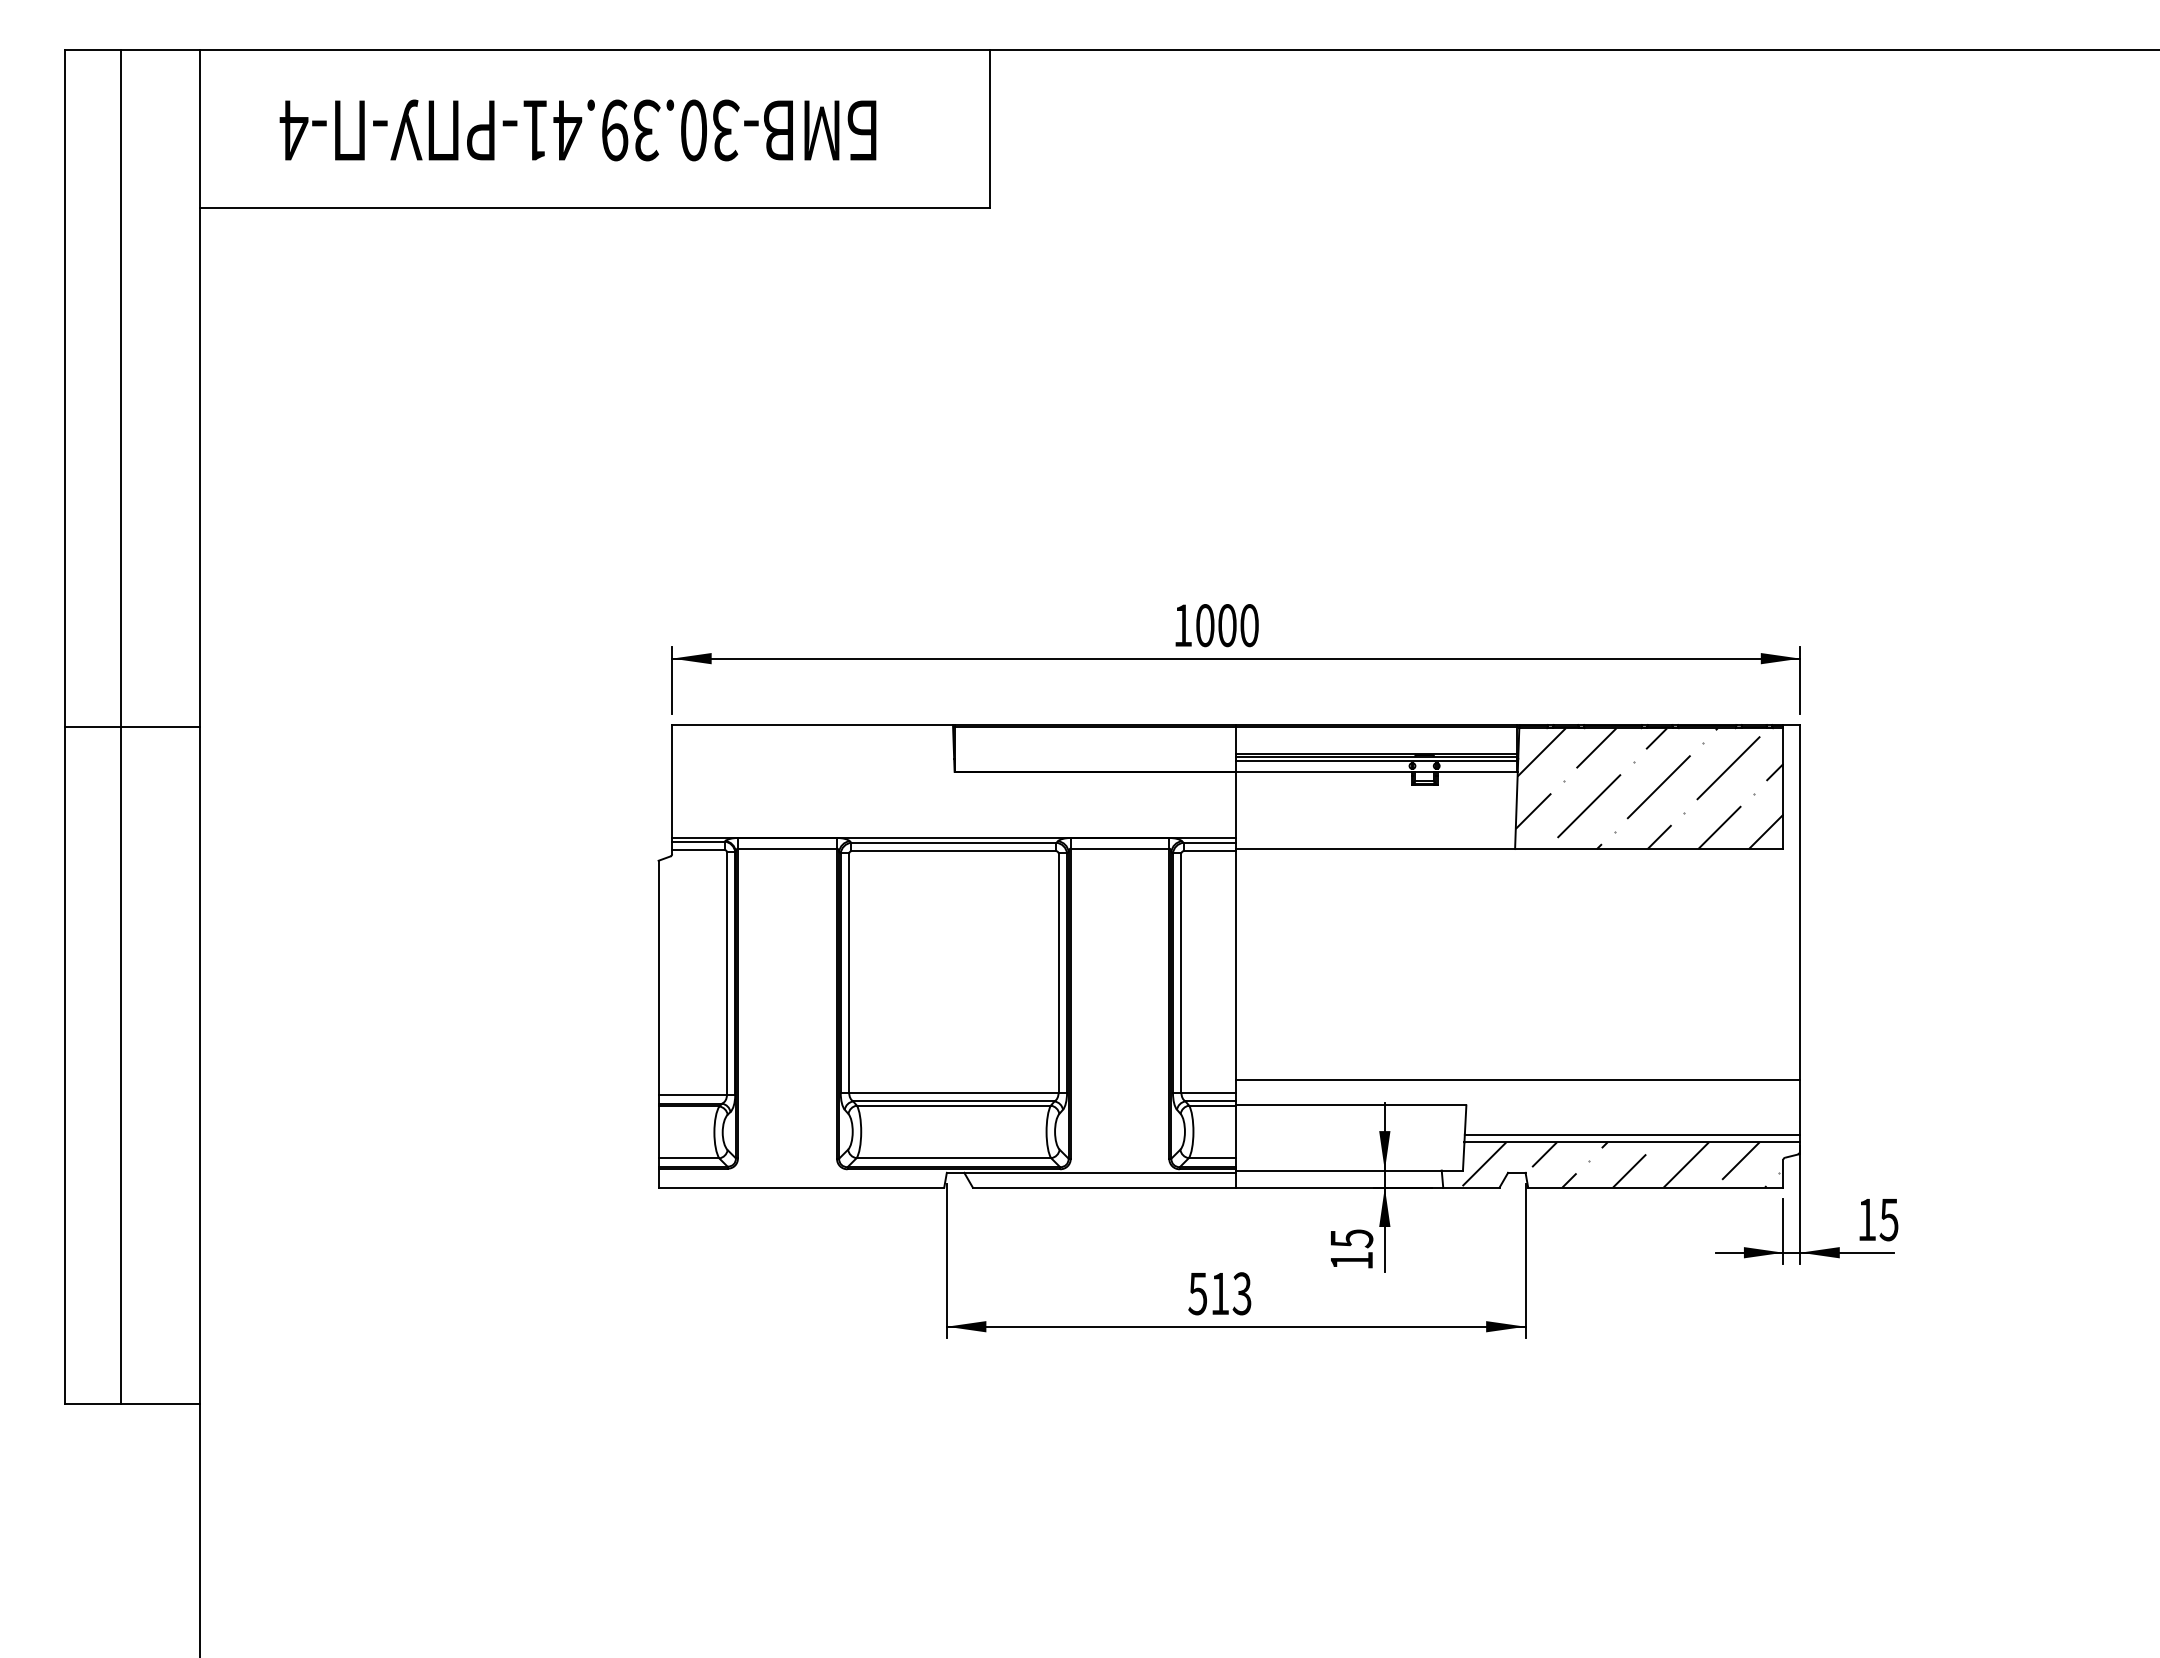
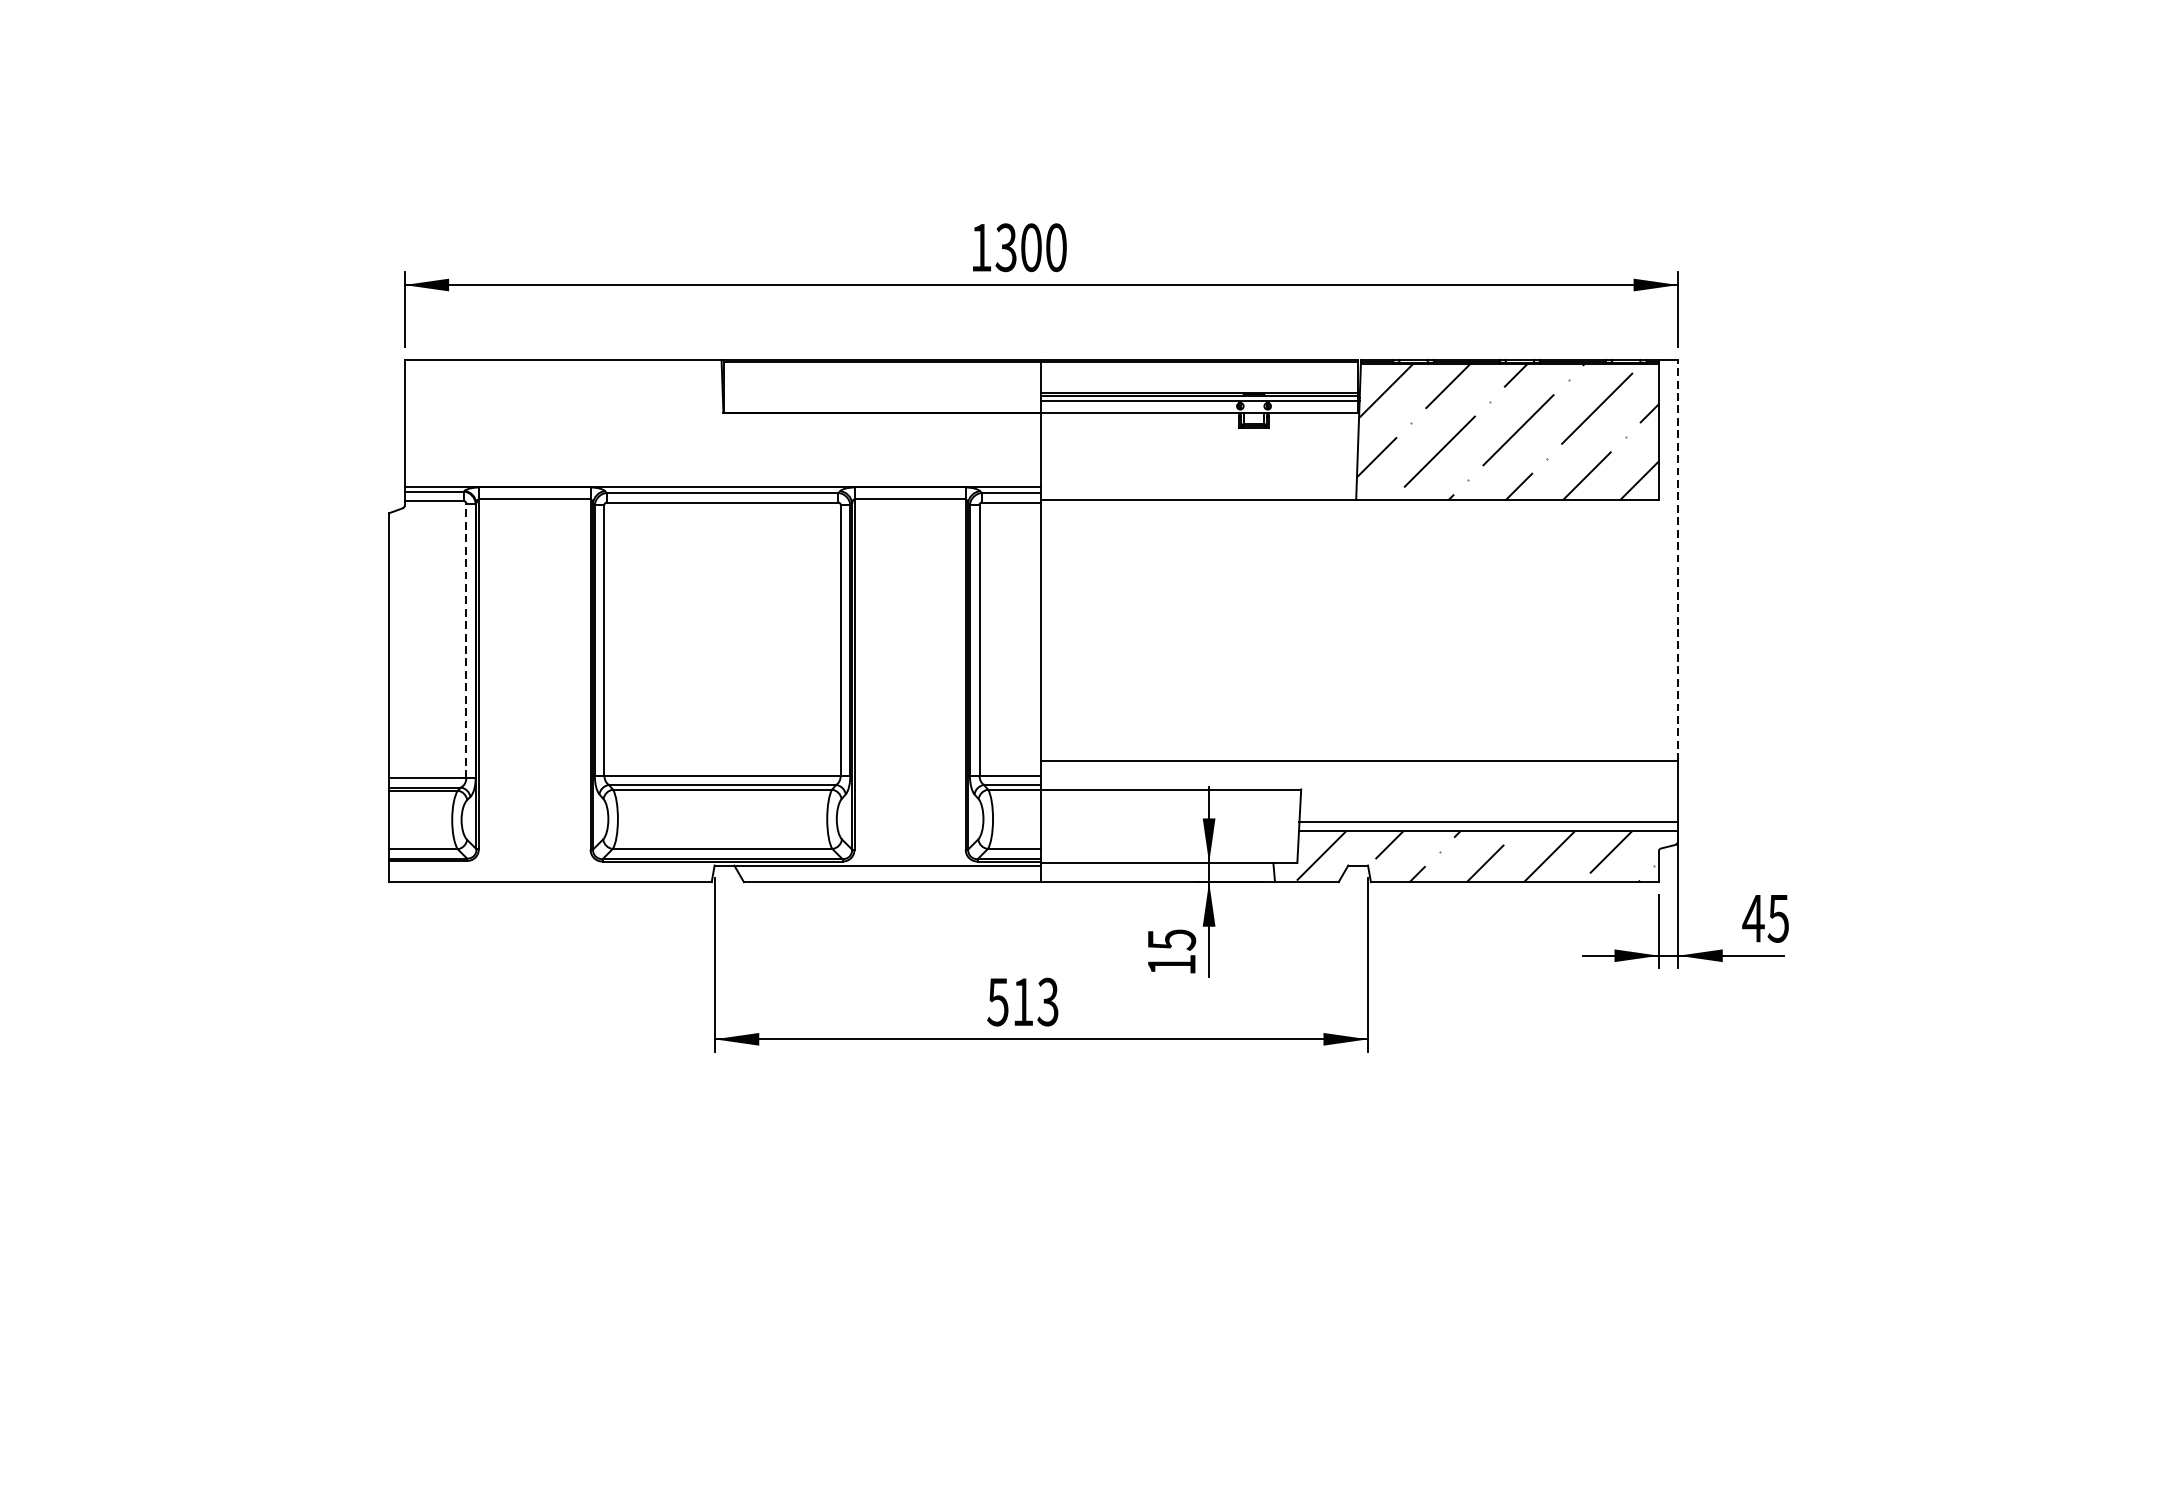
text: (1204, 625) -> (1005, 247), 1000 -> 1300
line: (1800, 902) -> (1678, 560), solid -> dashed
line: (726, 973) -> (465, 640), solid -> dashed
text: (1866, 1219) -> (1752, 918), 15 -> 45

